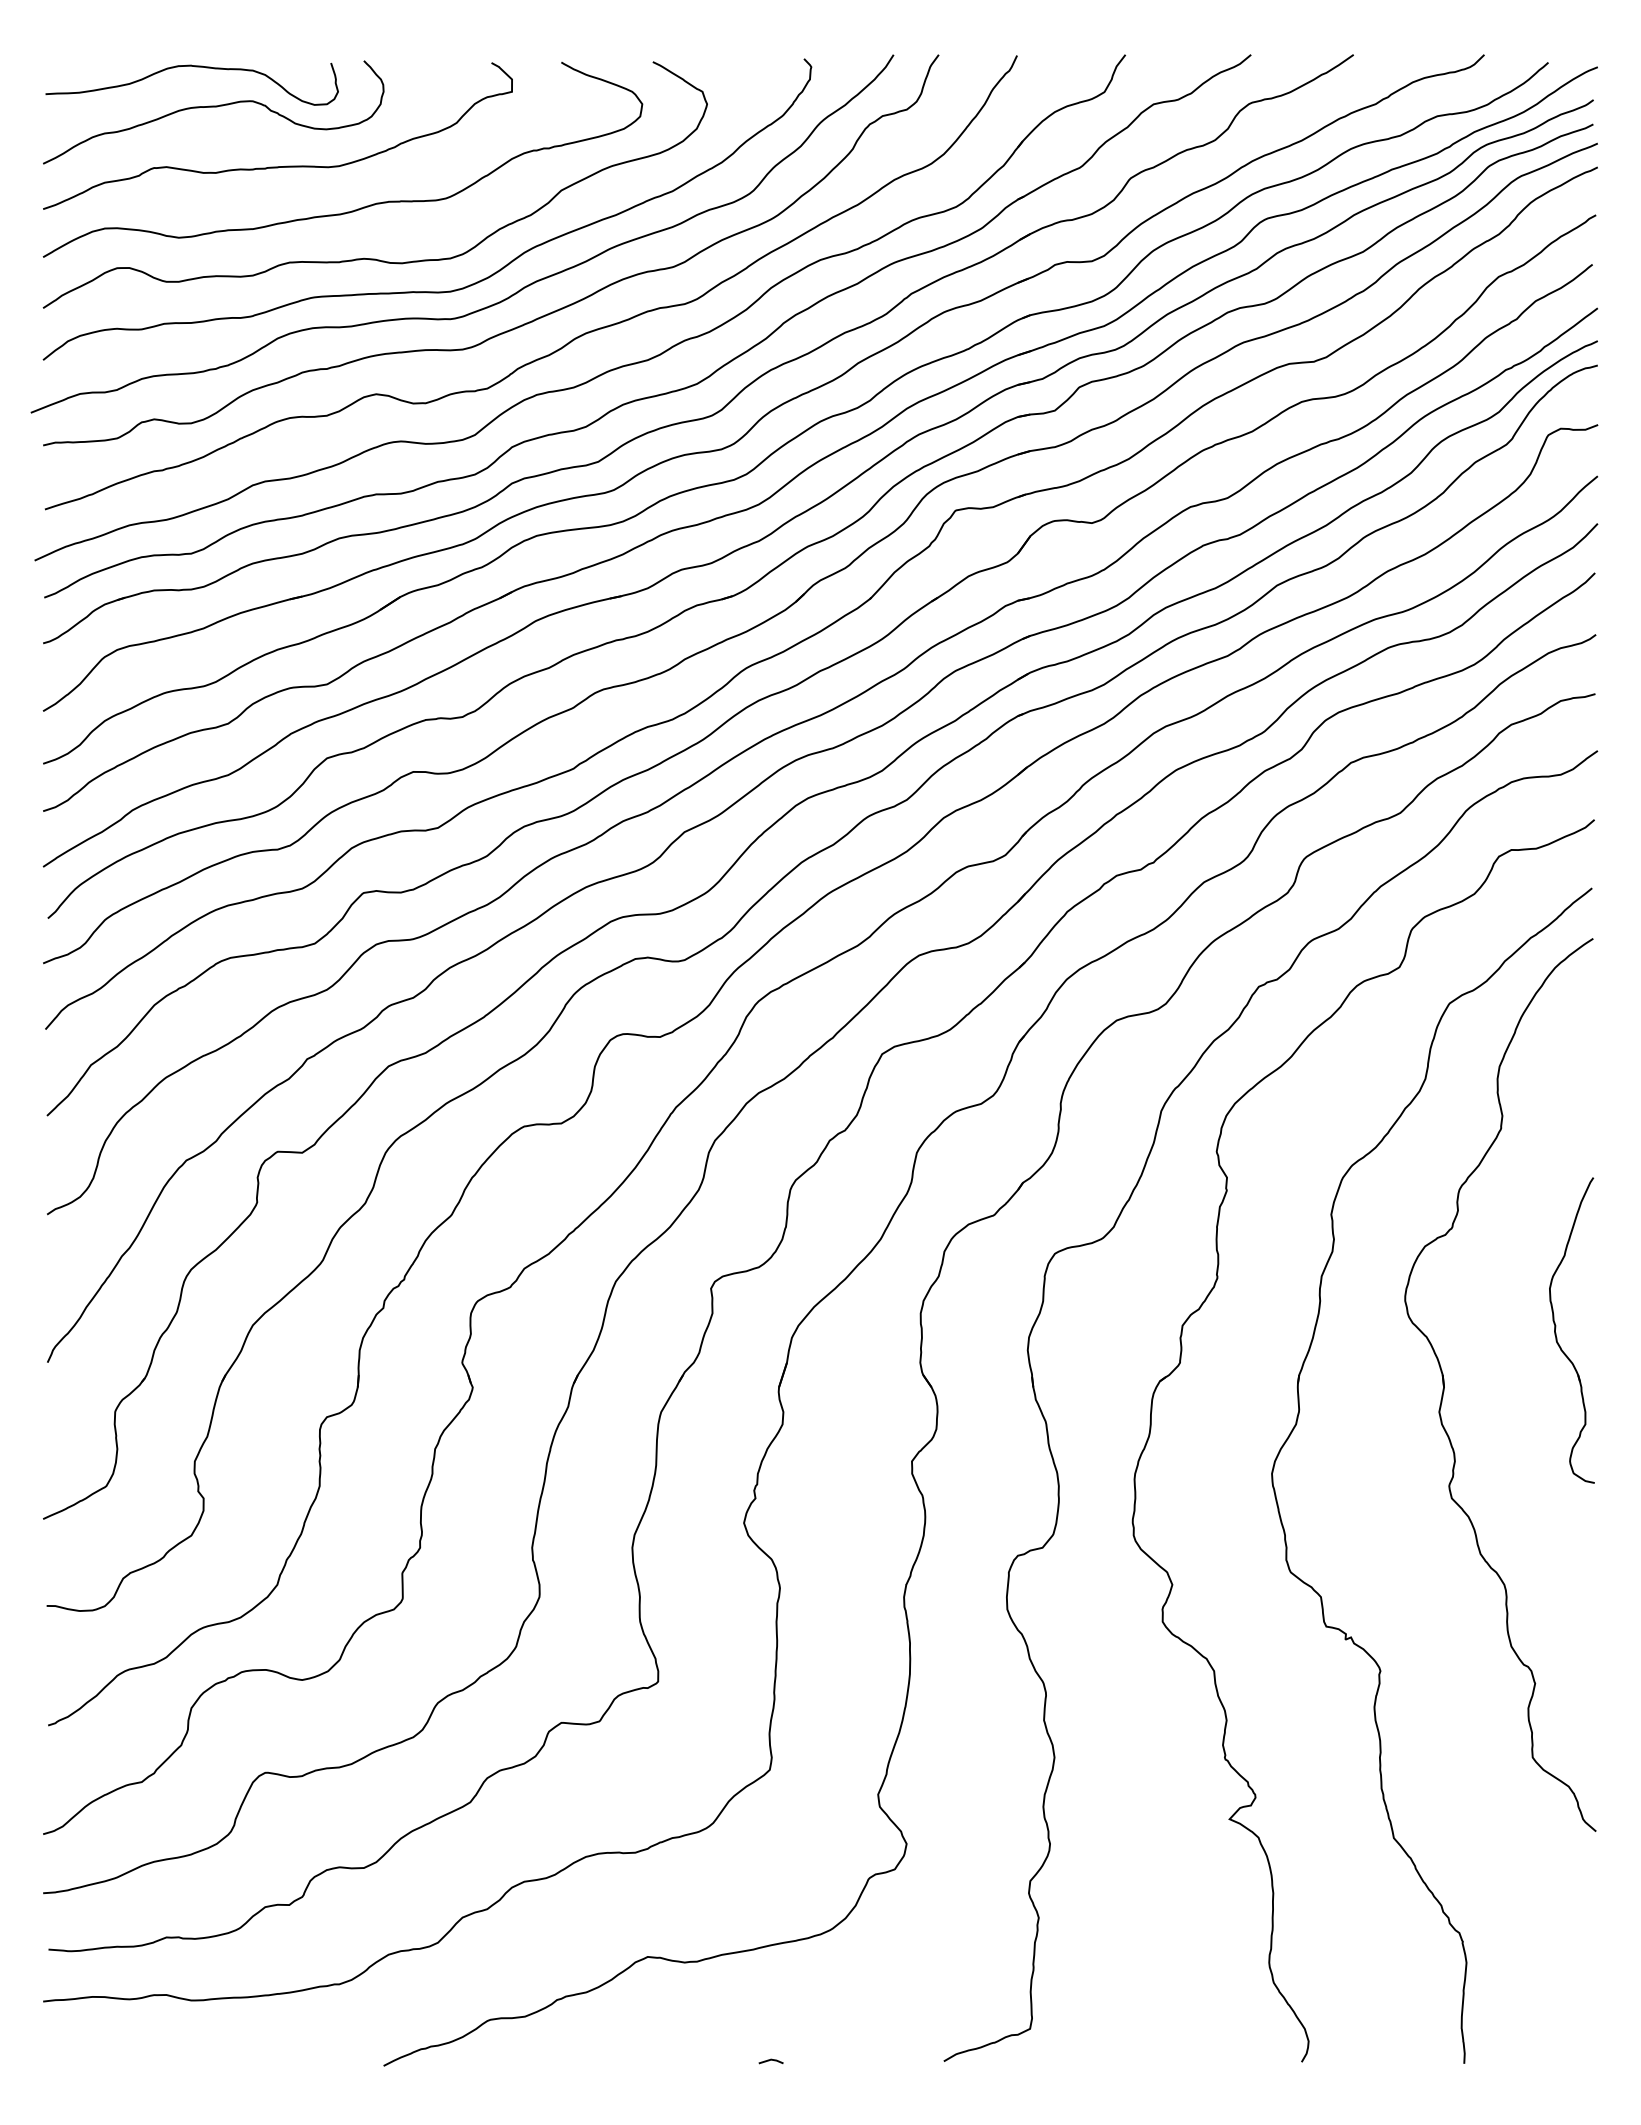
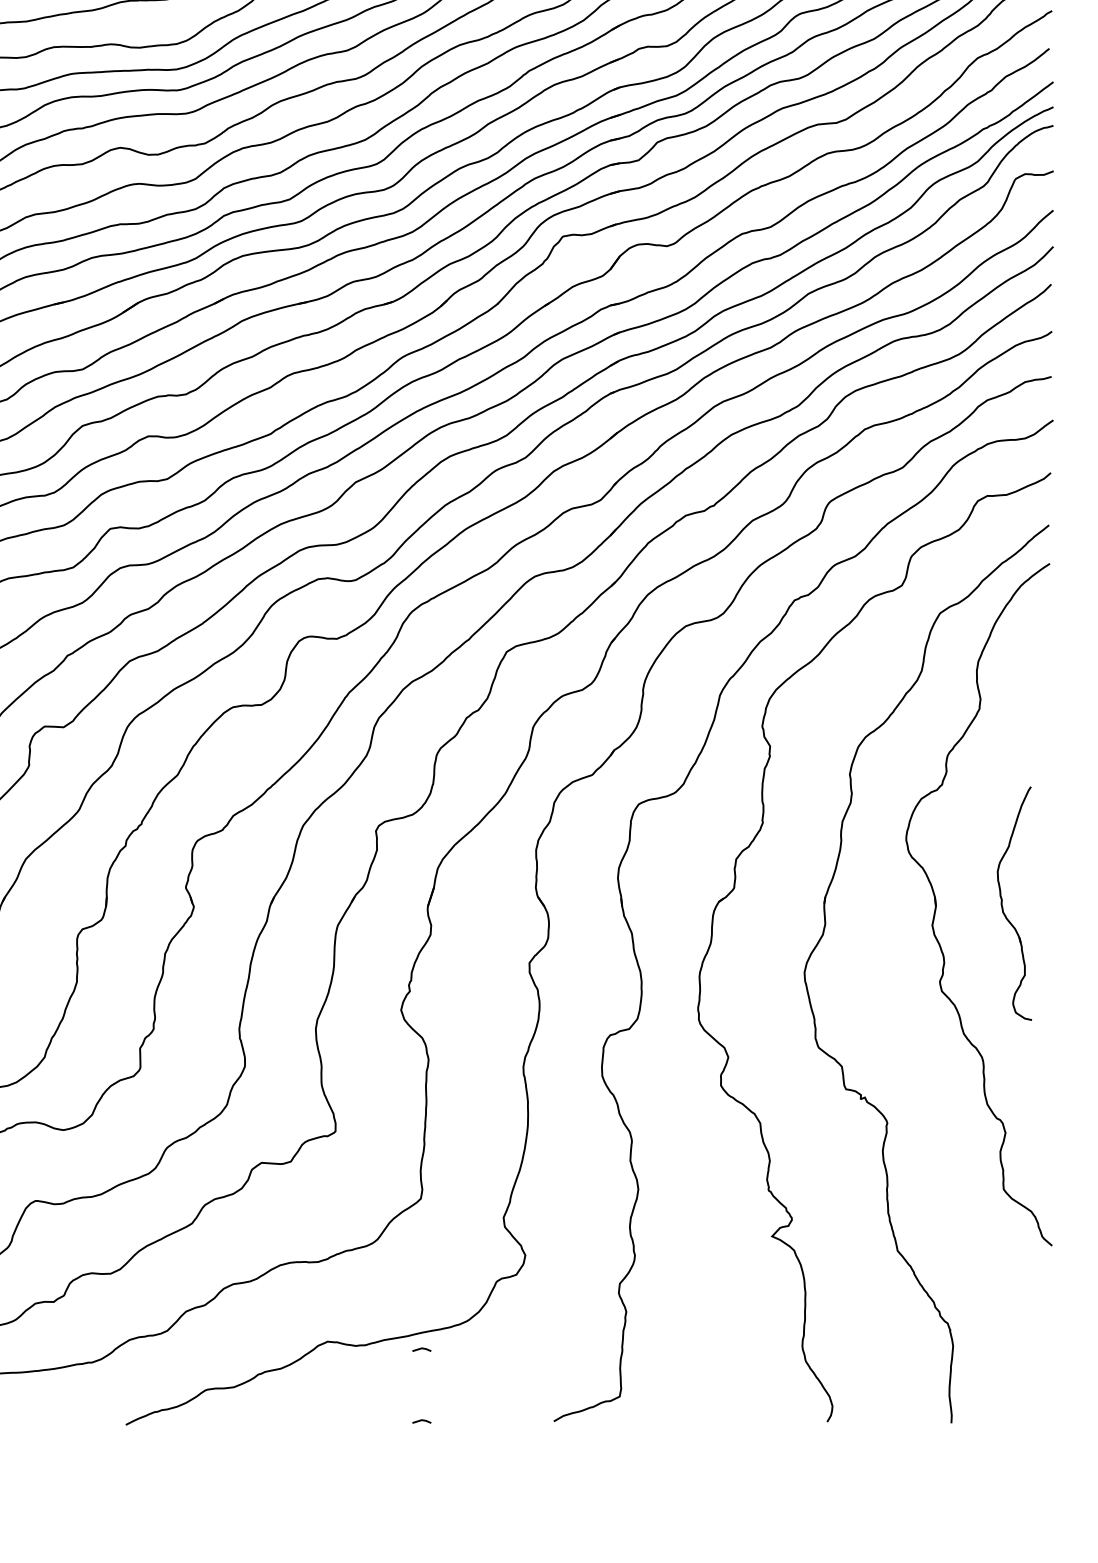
part: (1556, 1332) -> (1002, 905), moved
line: (770, 1966) -> (421, 1348), added

